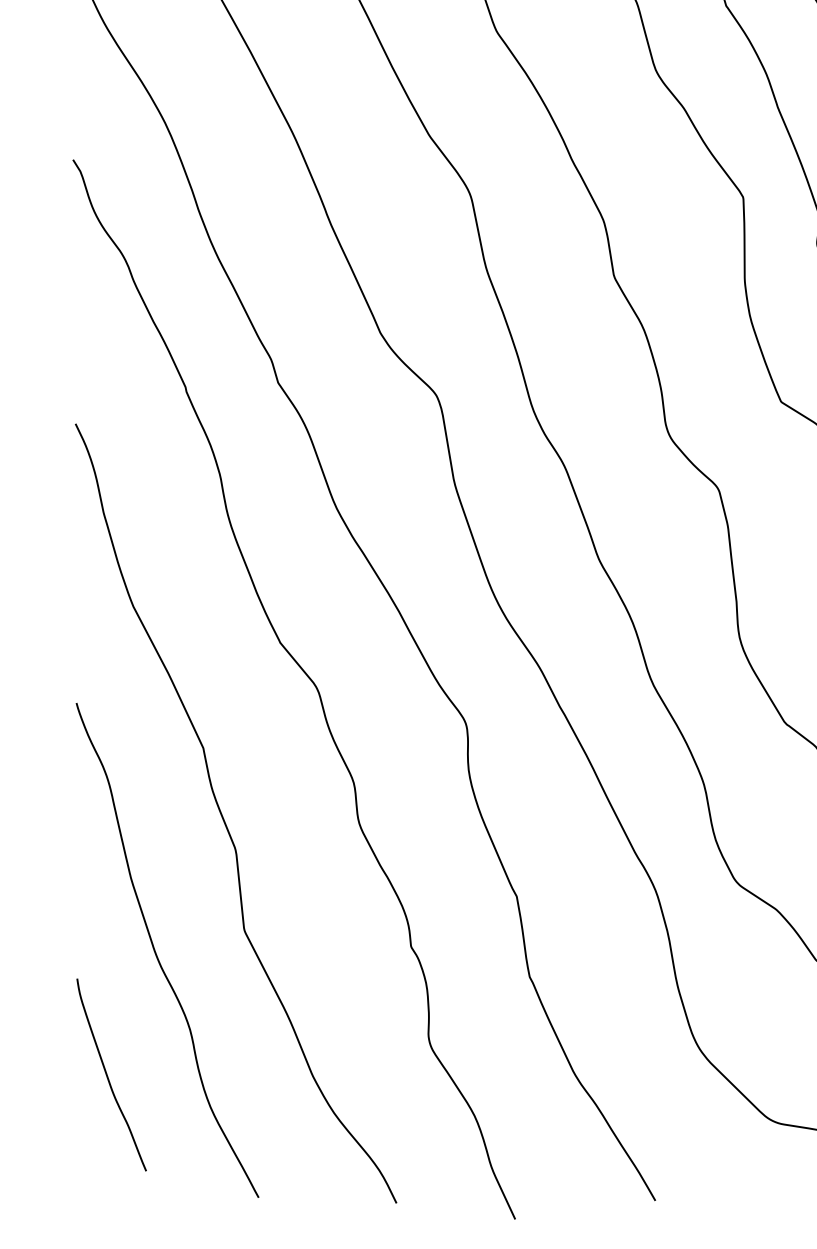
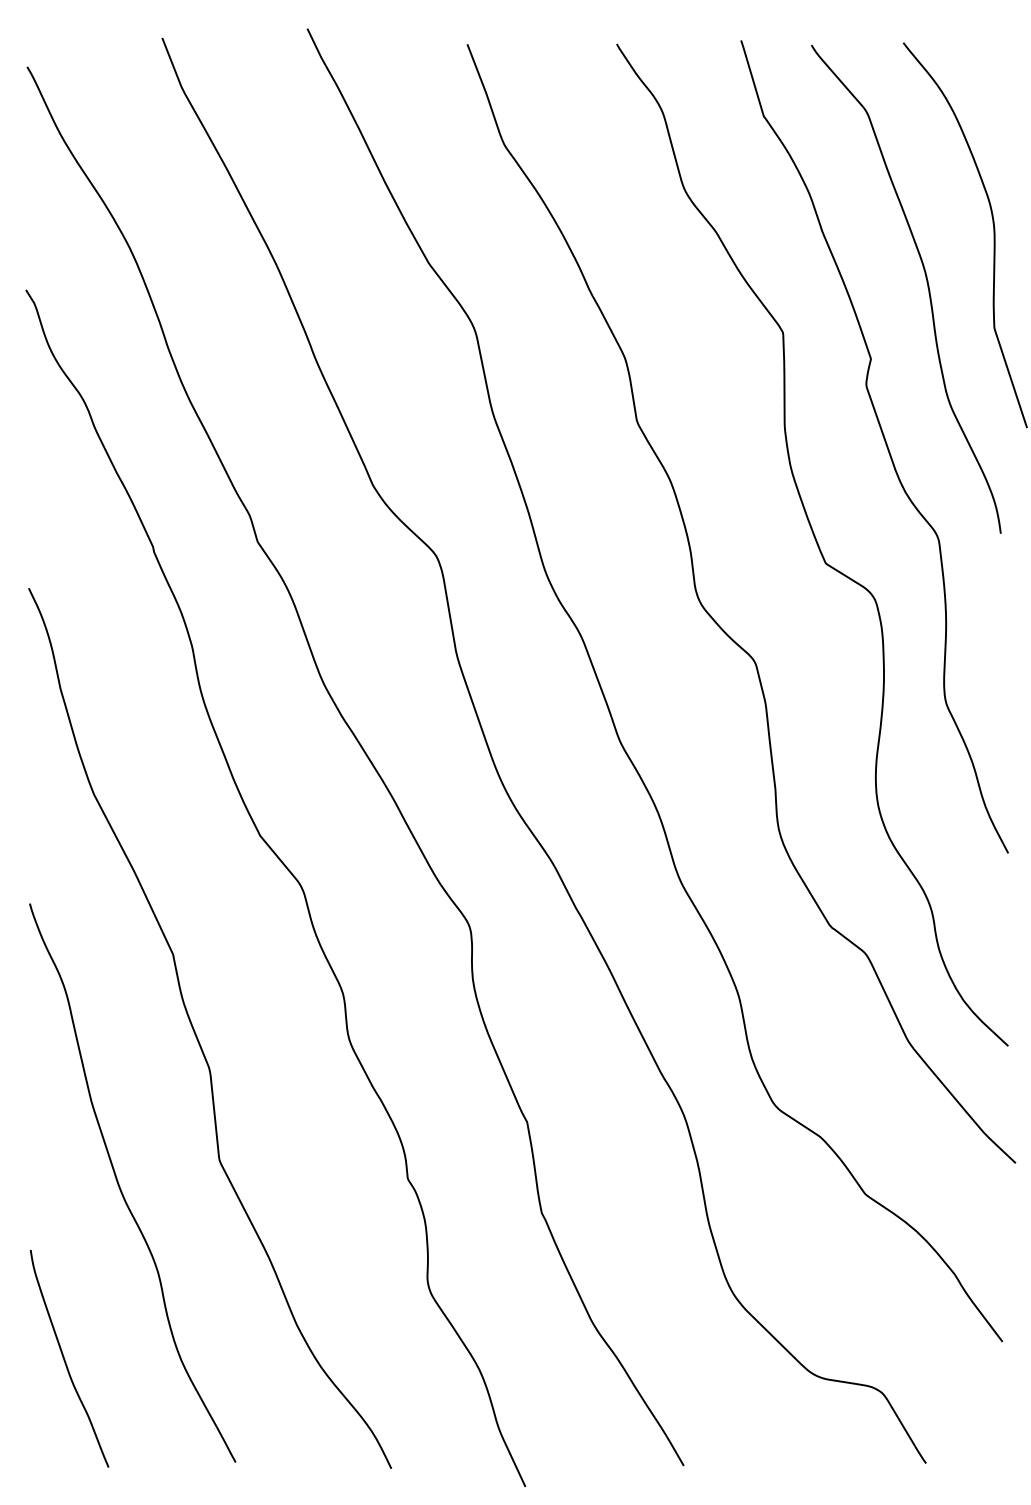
curve: (108, 1075) -> (65, 1359), moved

